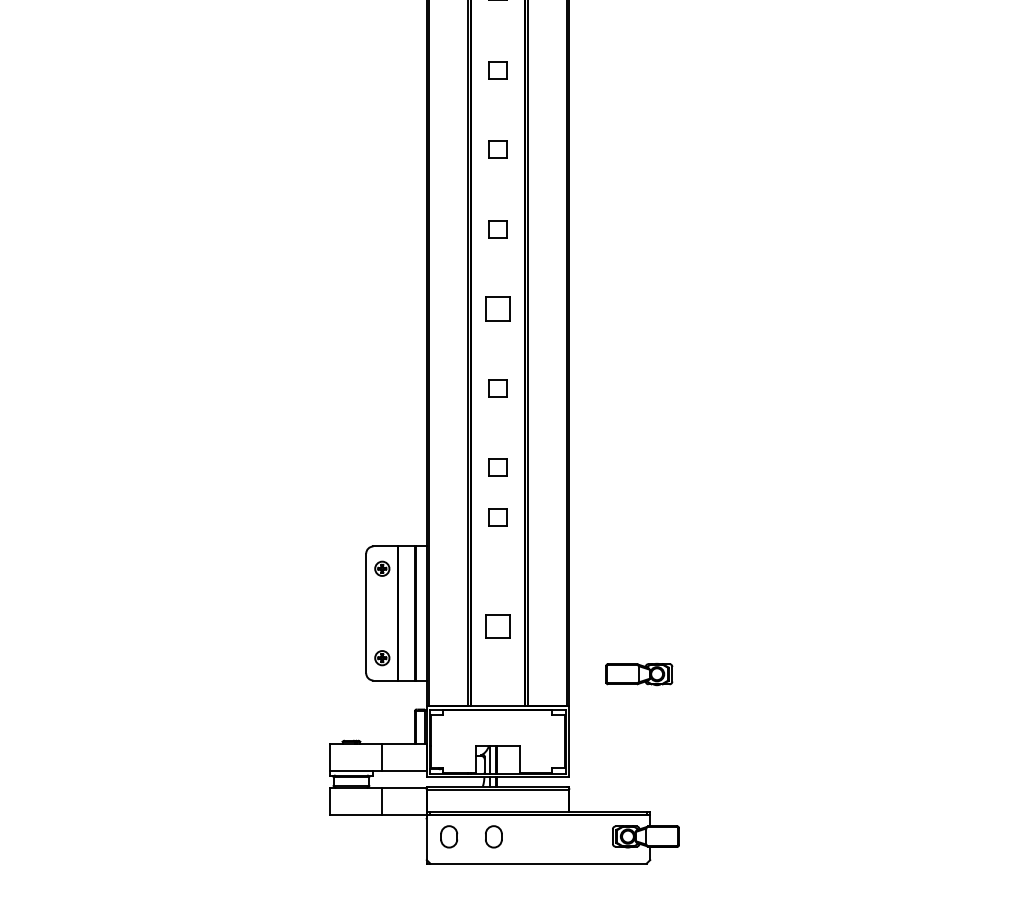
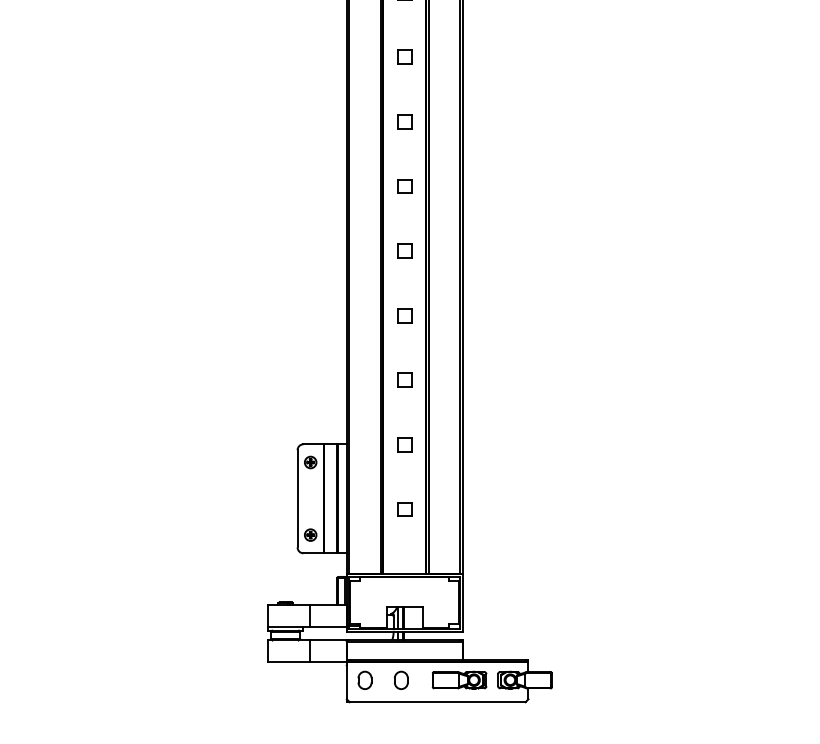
part: (497, 308) -> (404, 250), size x0.71
part: (497, 517) -> (404, 444), moved
part: (497, 626) -> (404, 509), size x0.71
part: (639, 673) -> (459, 679), moved

